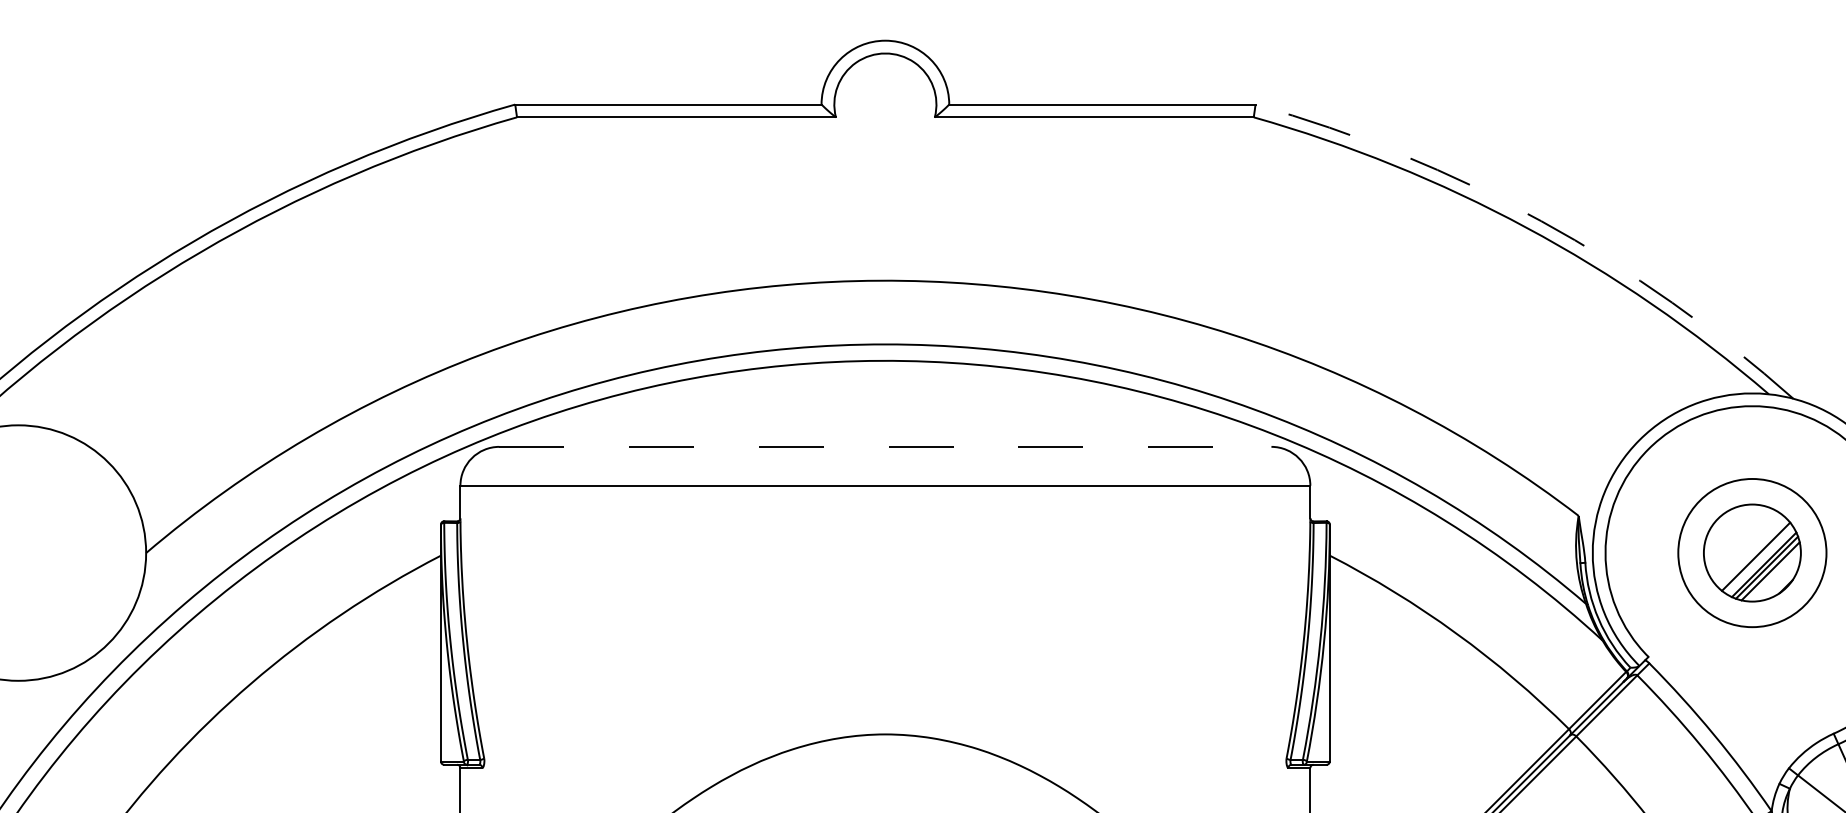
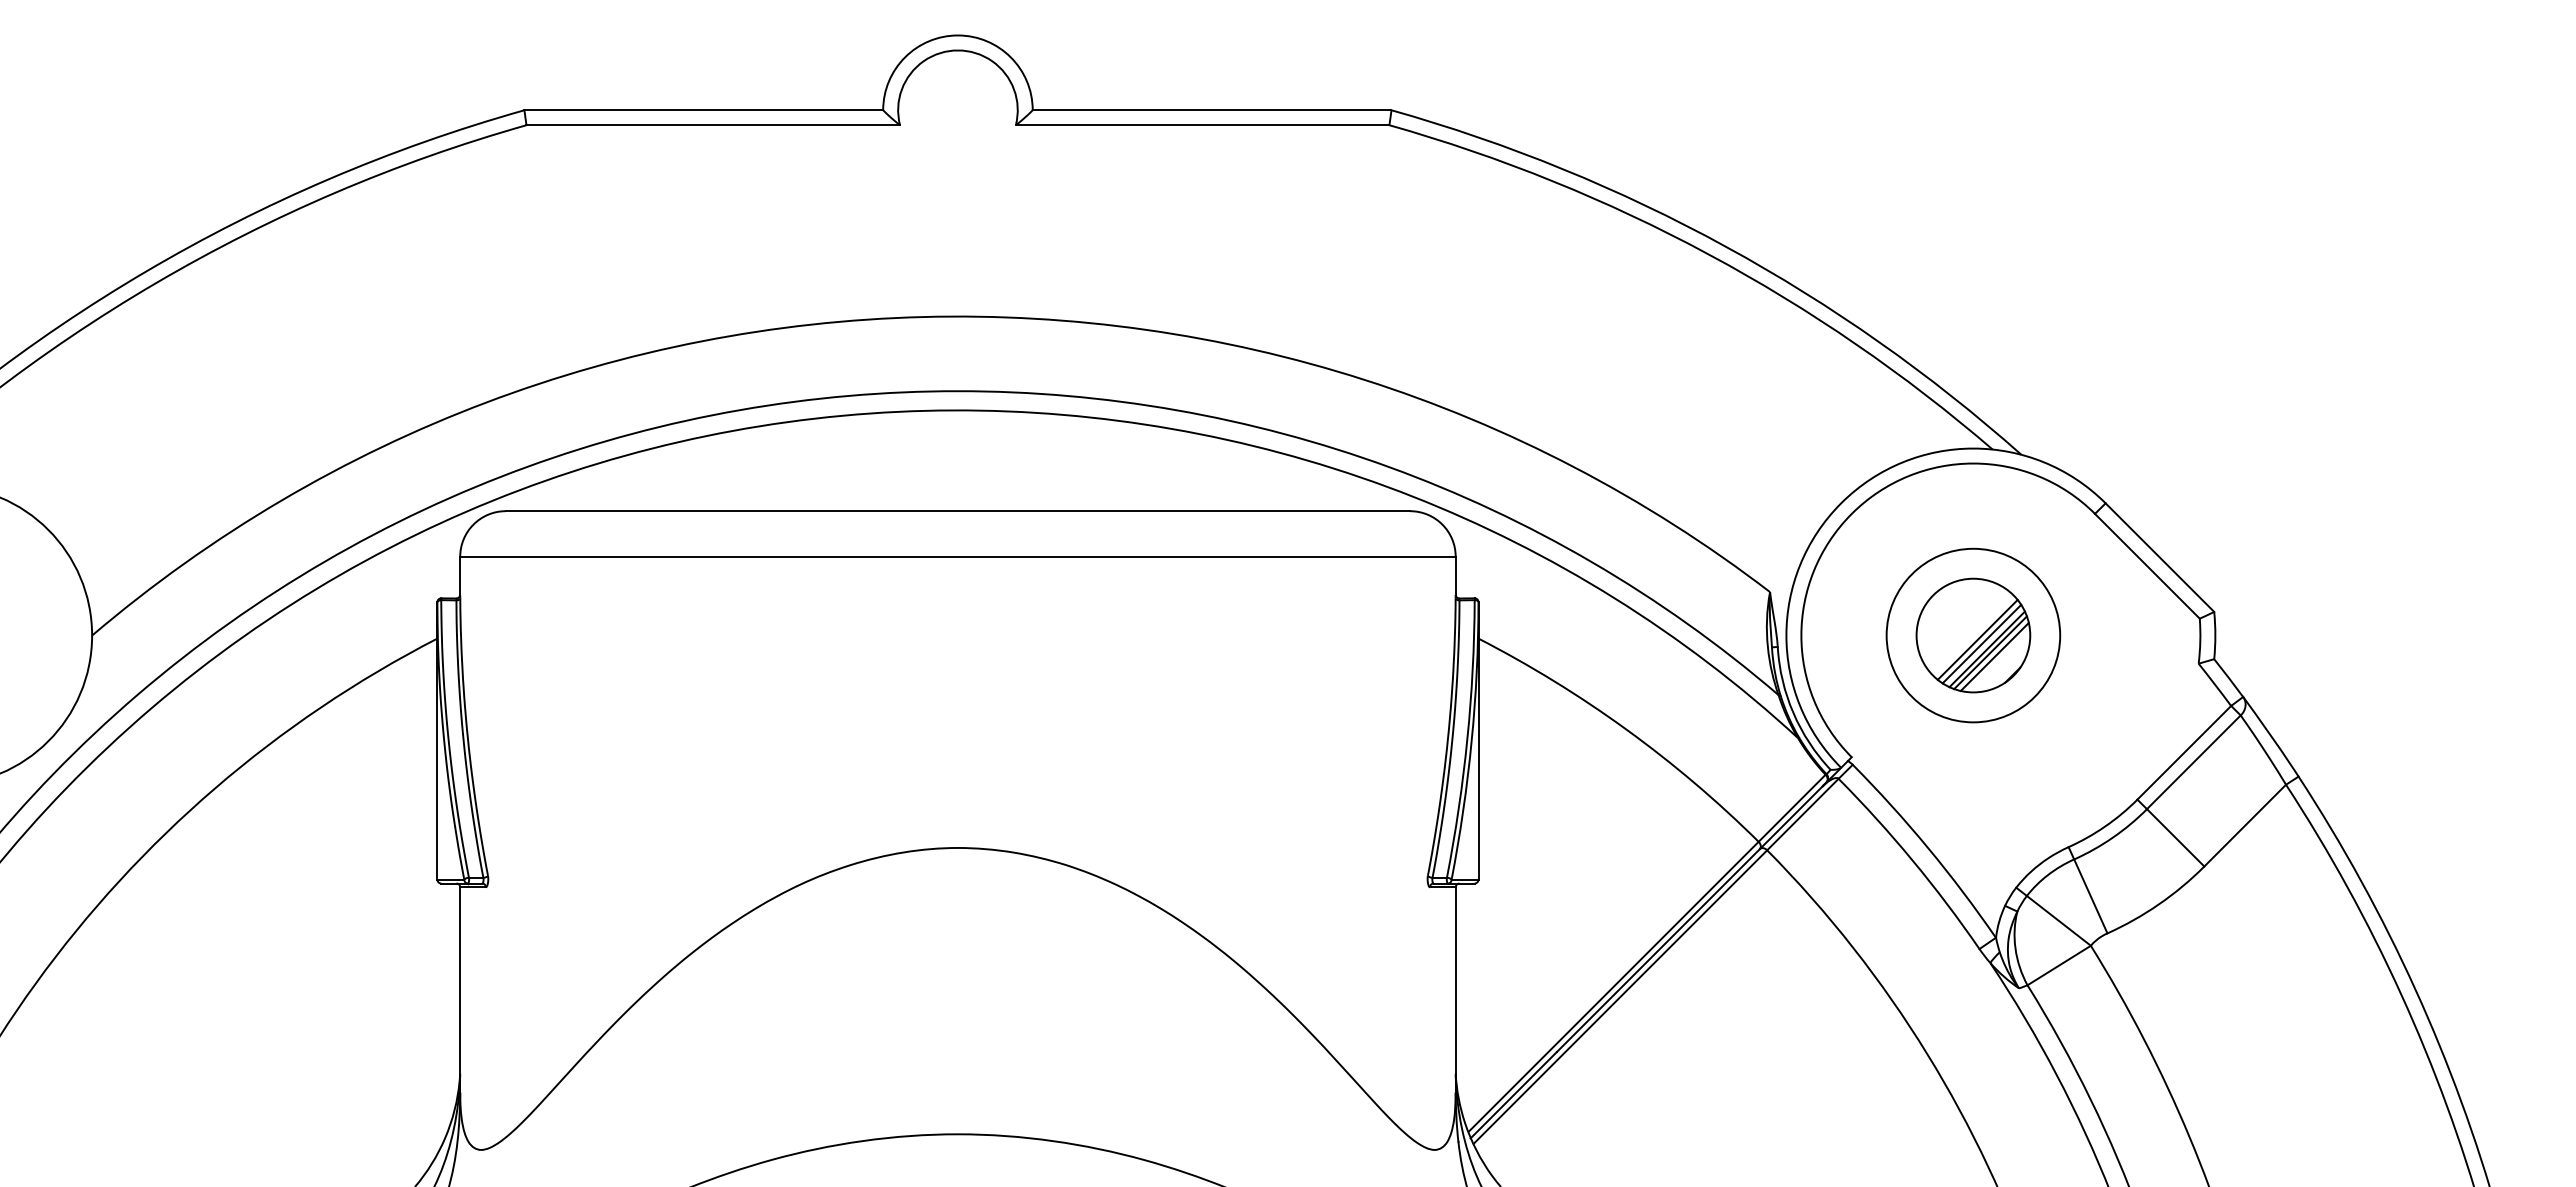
arc: (1541, 220) -> (1726, 246), dashed -> solid
line: (885, 447) -> (958, 511), dashed -> solid
line: (1759, 559) -> (1981, 643), added

